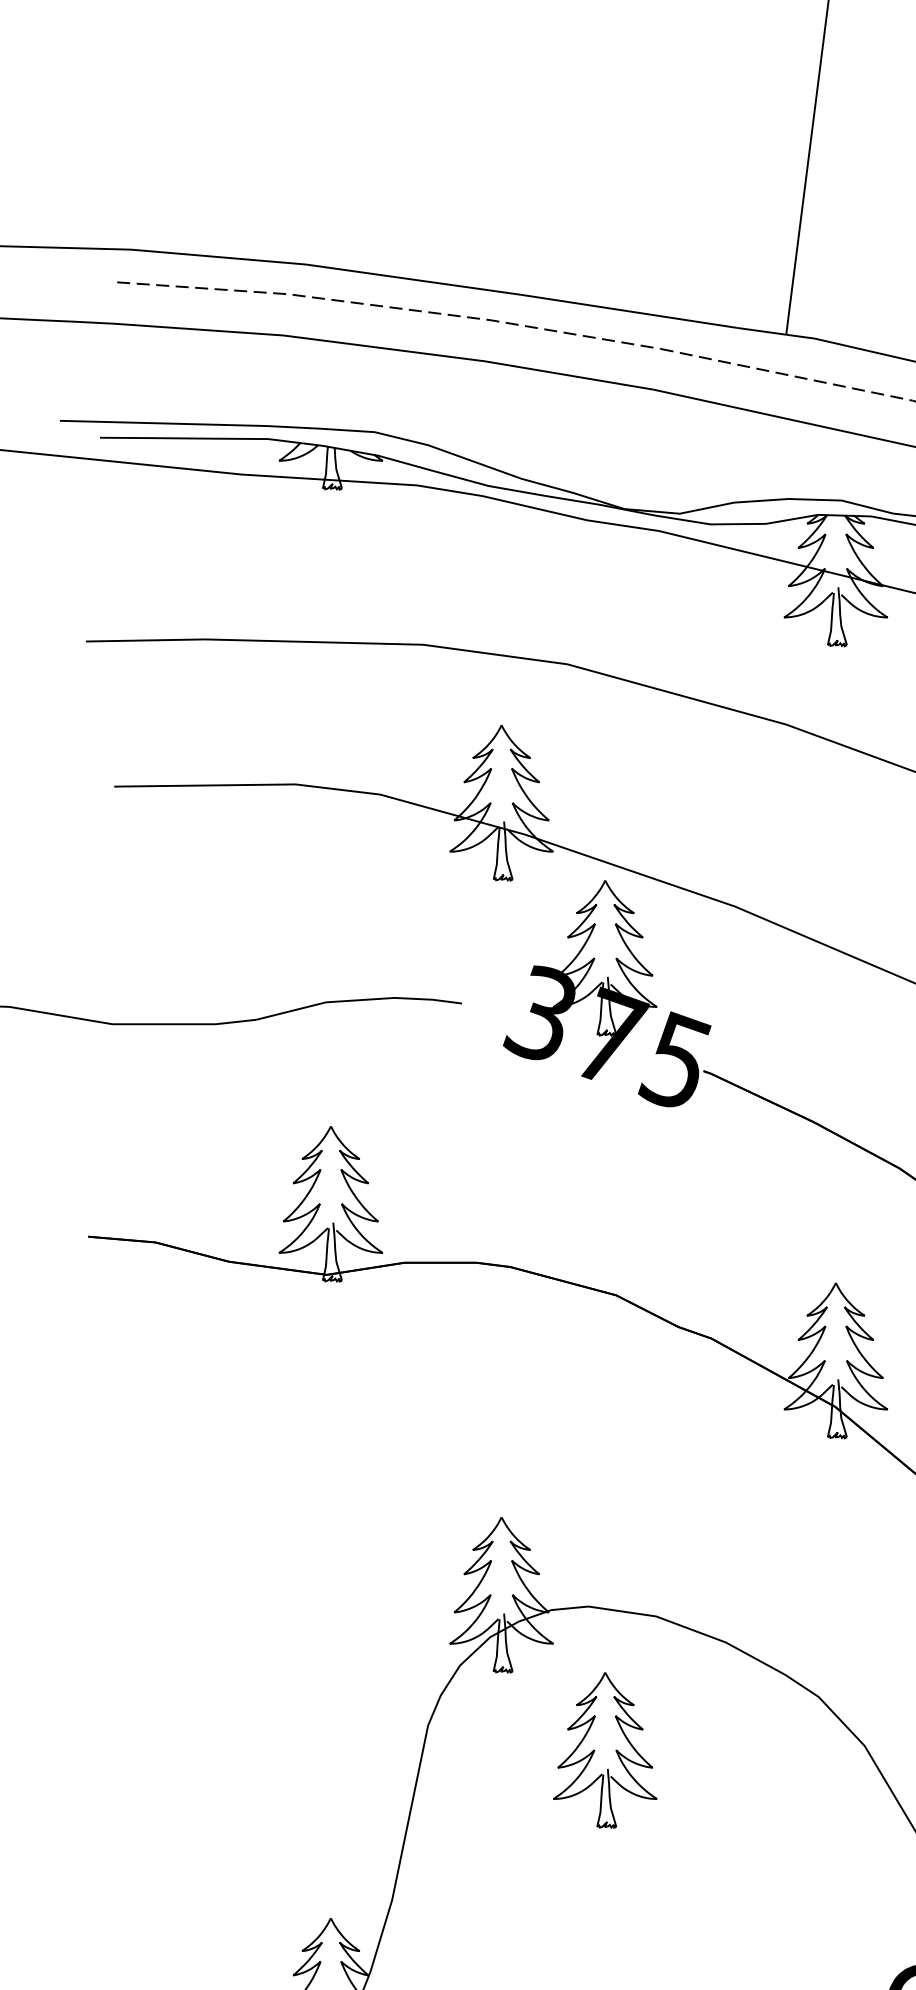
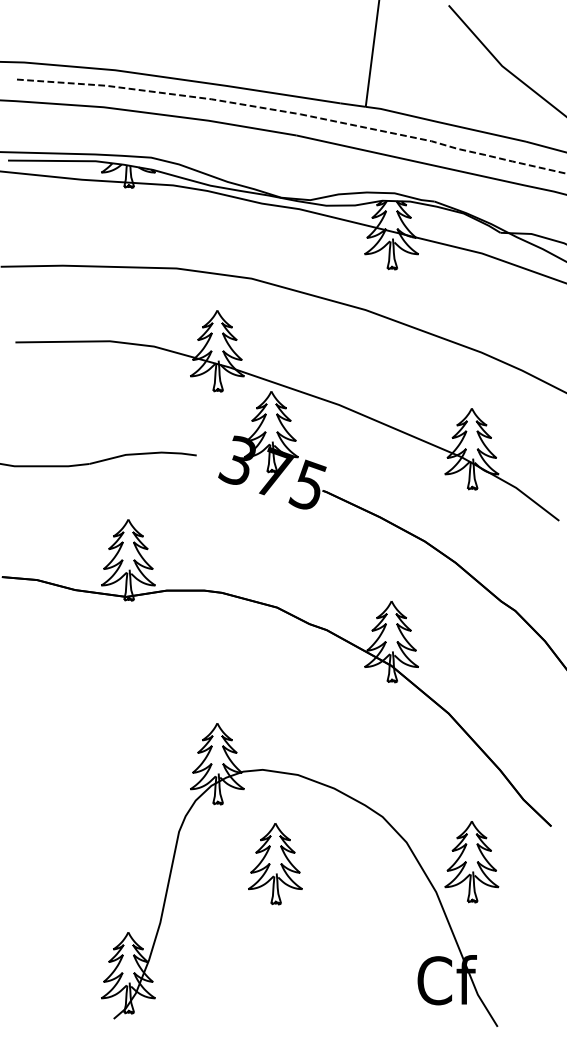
part: (605, 1751) -> (275, 864), moved

